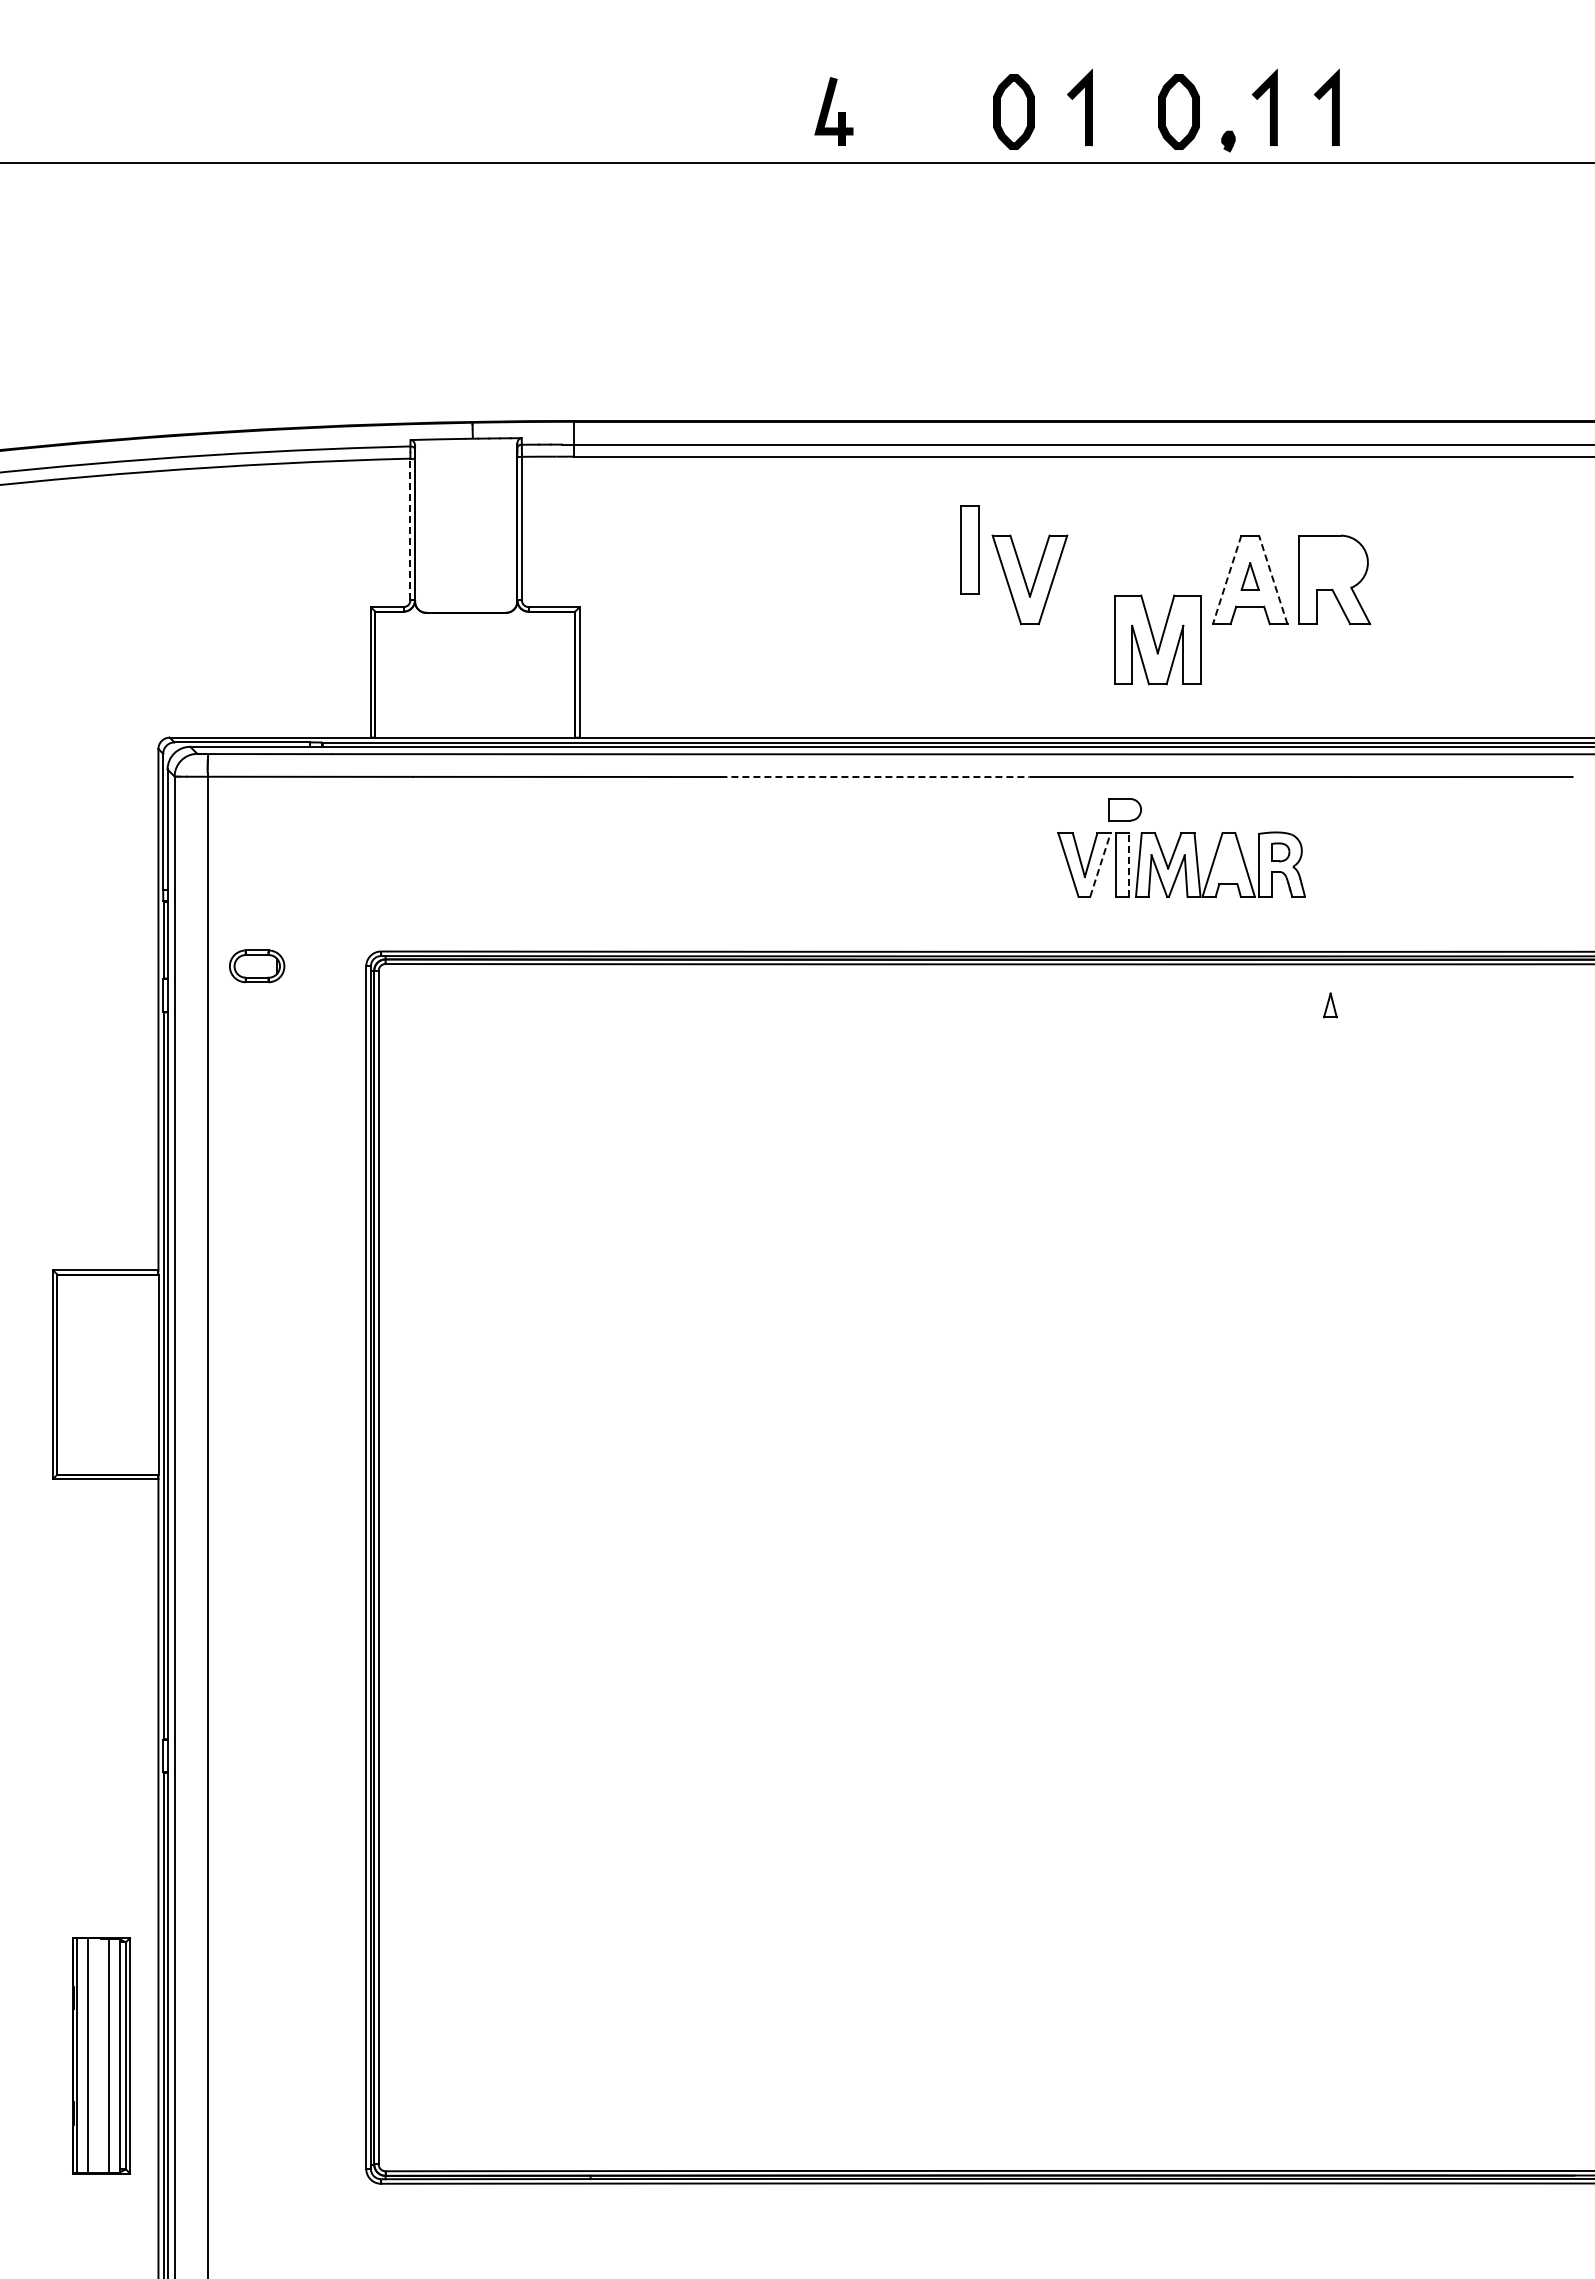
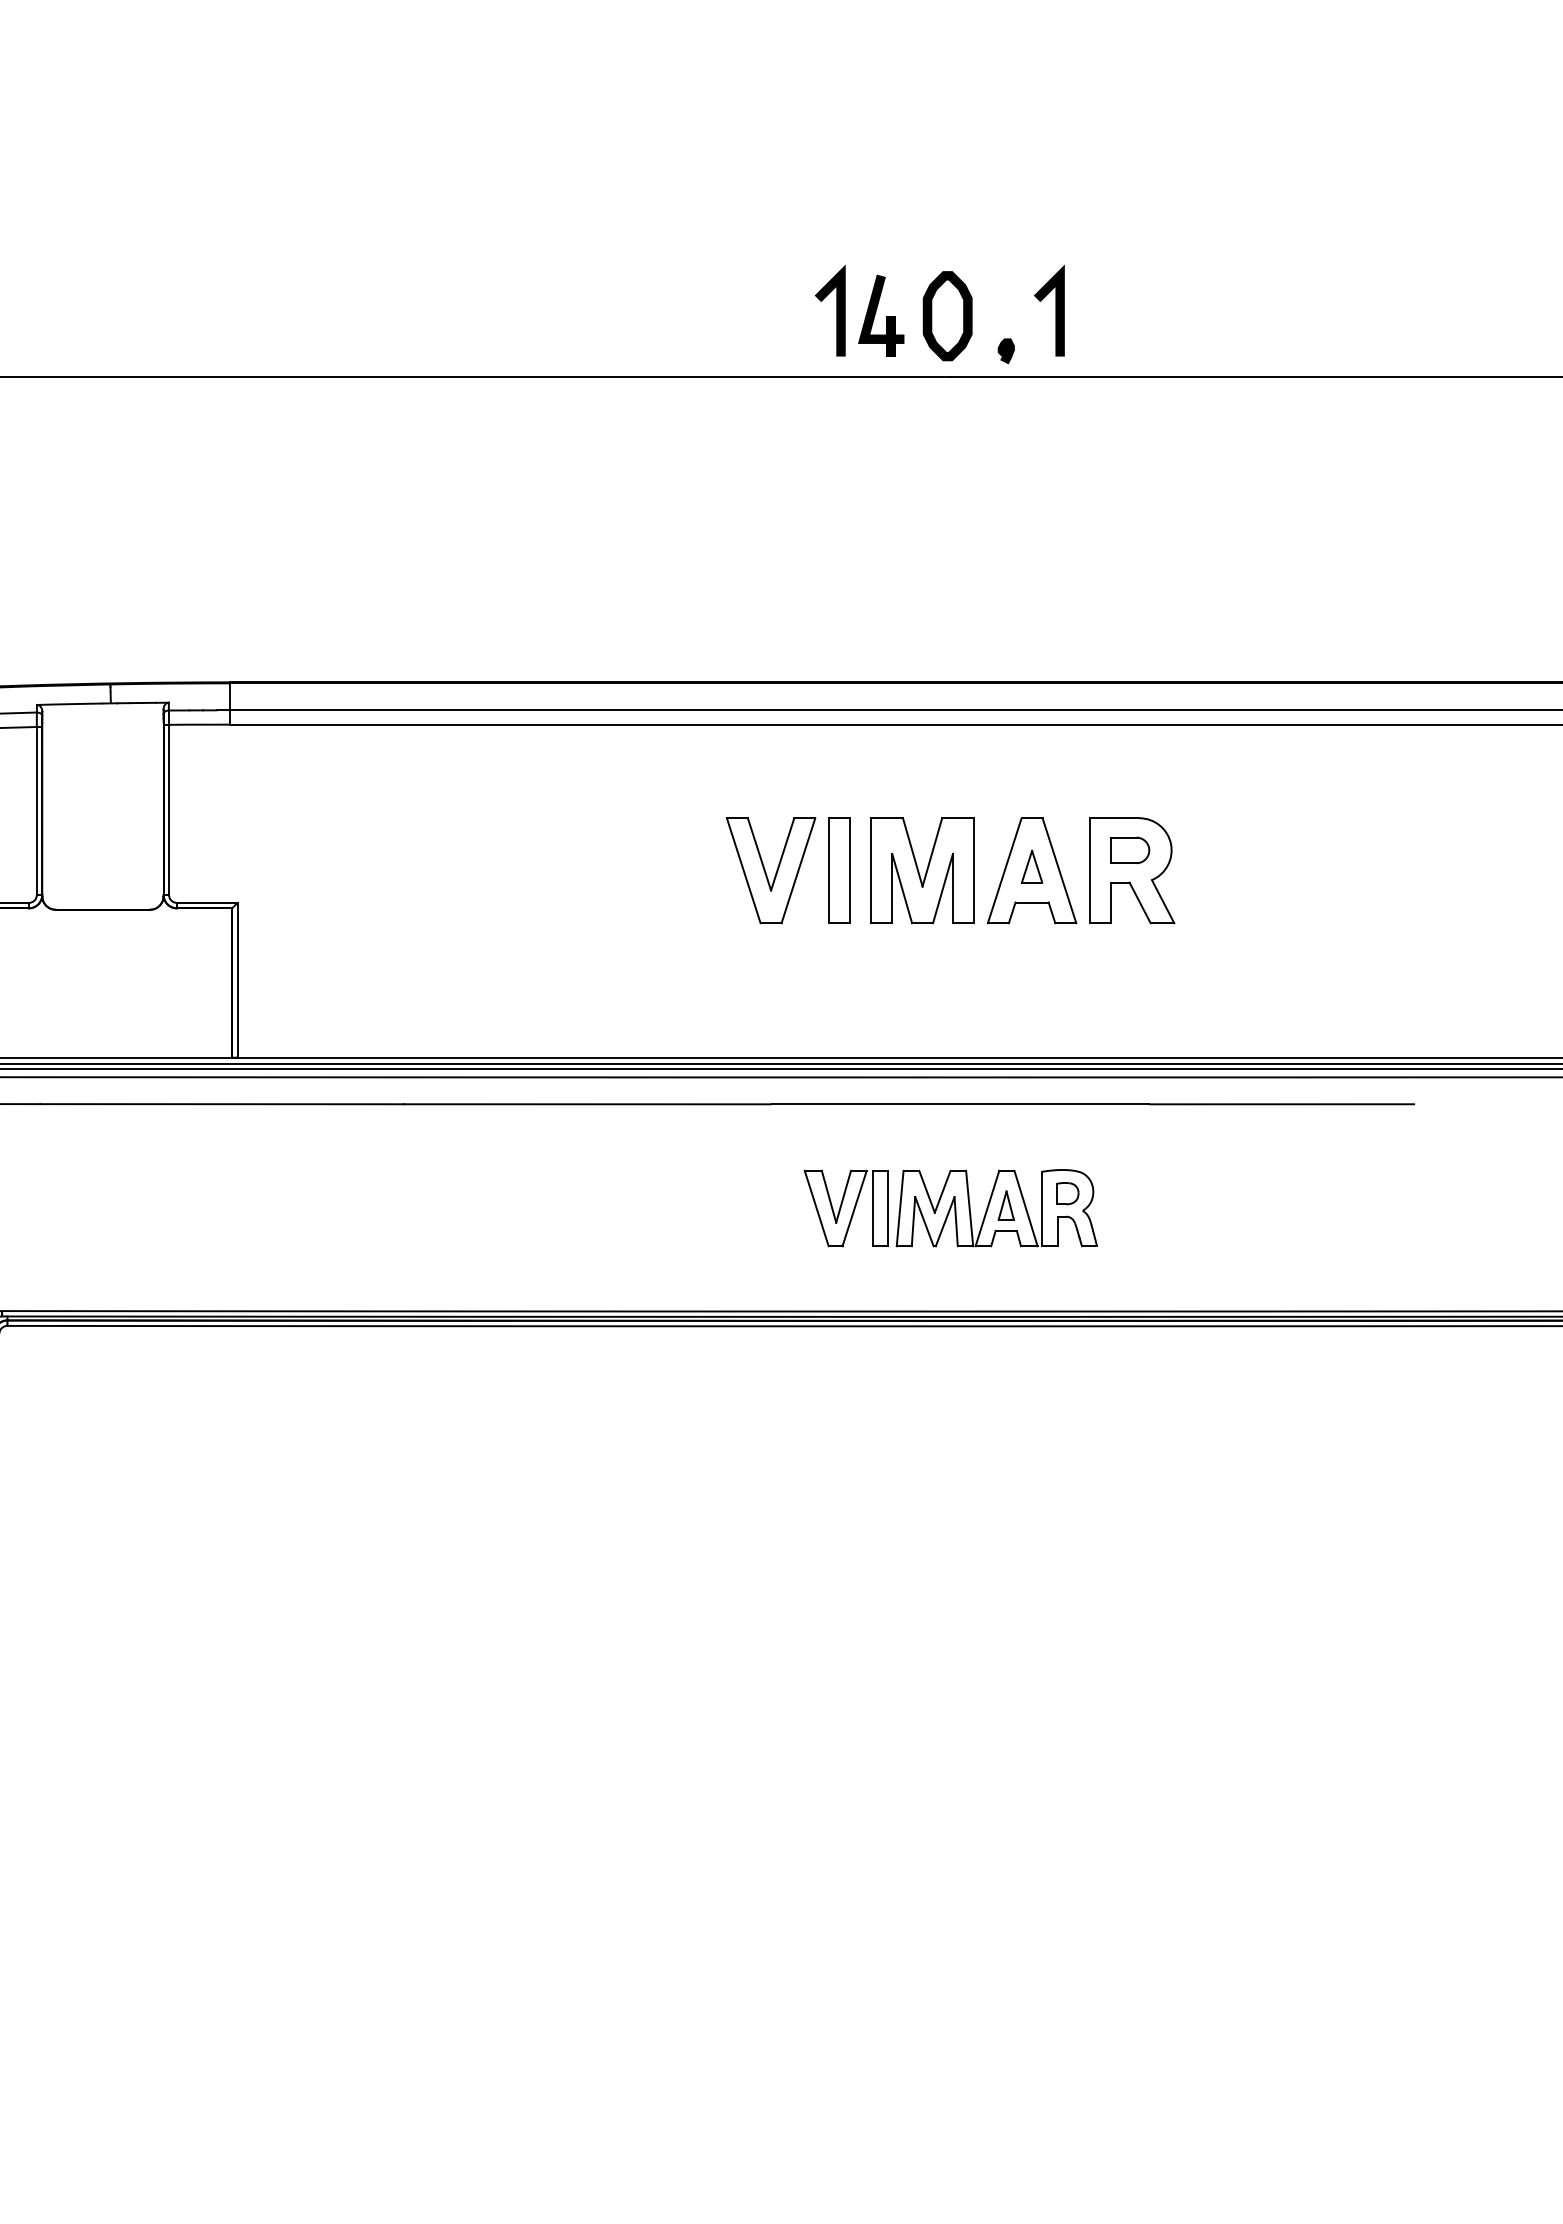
line: (1332, 106) -> (1129, 309), removed
part: (833, 111) -> (880, 315), moved
part: (1013, 111) -> (751, 315), removed
line: (410, 529) -> (36, 810), dashed -> solid
part: (969, 549) -> (839, 870), moved
line: (1227, 579) -> (1005, 870), dashed -> solid
line: (1273, 579) -> (1059, 870), dashed -> solid
part: (1157, 639) -> (922, 870), moved
line: (875, 777) -> (588, 1104), dashed -> solid
part: (1124, 809) -> (1129, 850), moved
line: (1100, 864) -> (854, 1207), dashed -> solid
line: (1128, 864) -> (887, 1207), dashed -> solid
part: (1330, 1005) -> (1006, 1205), moved

